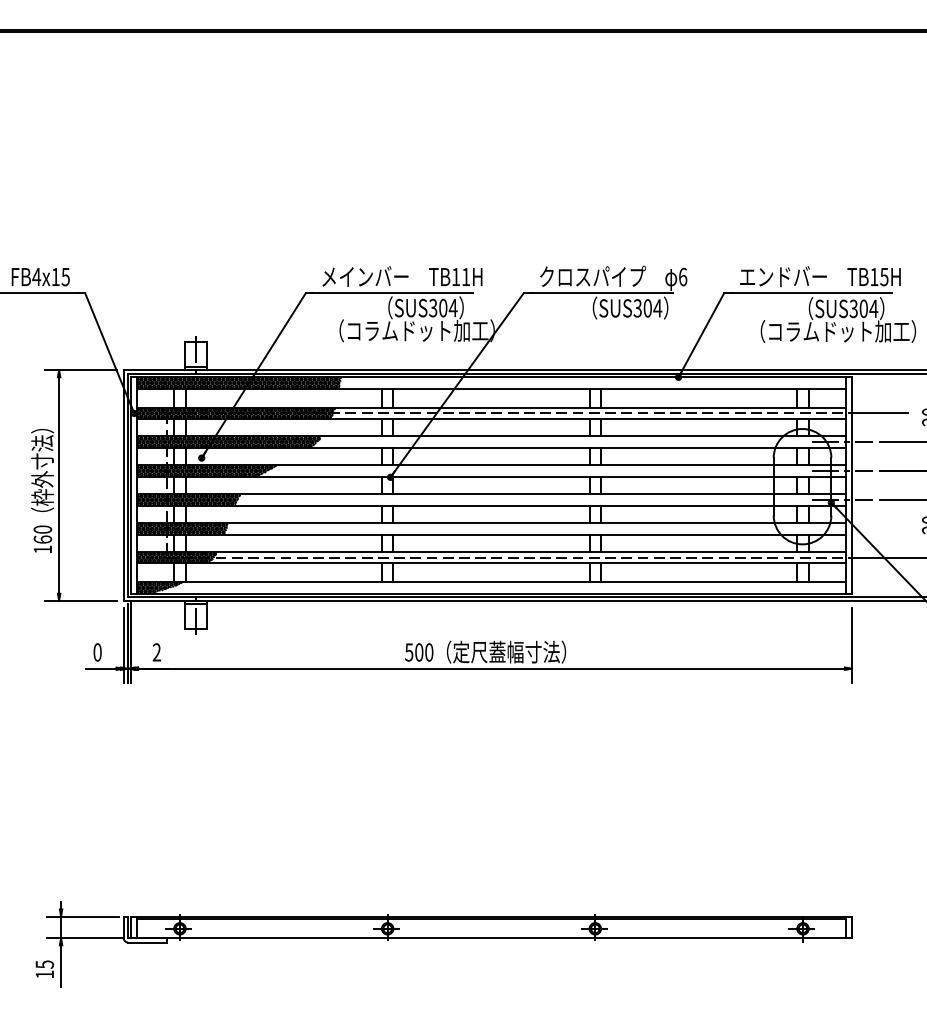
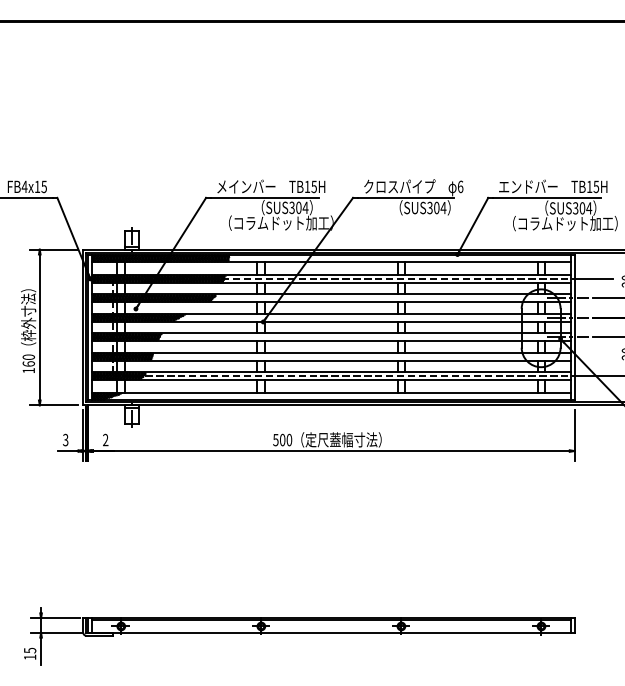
text: (464, 276) -> (313, 186), TB11H -> TB15H
text: (97, 653) -> (65, 440), 0 -> 3

